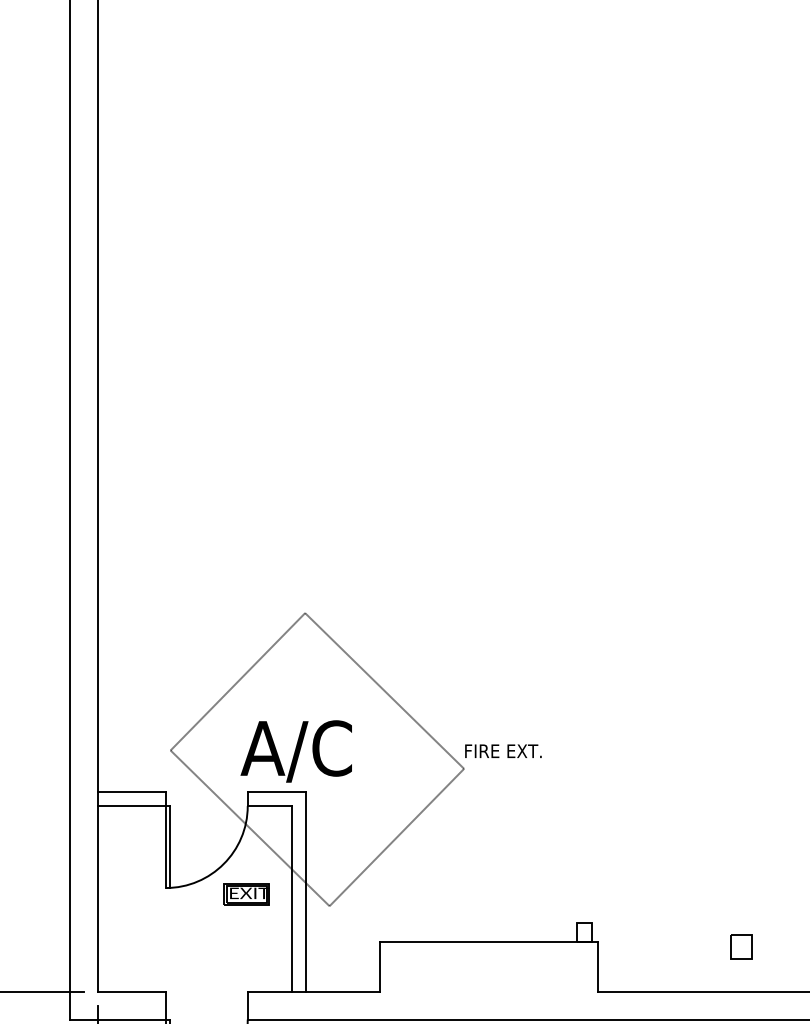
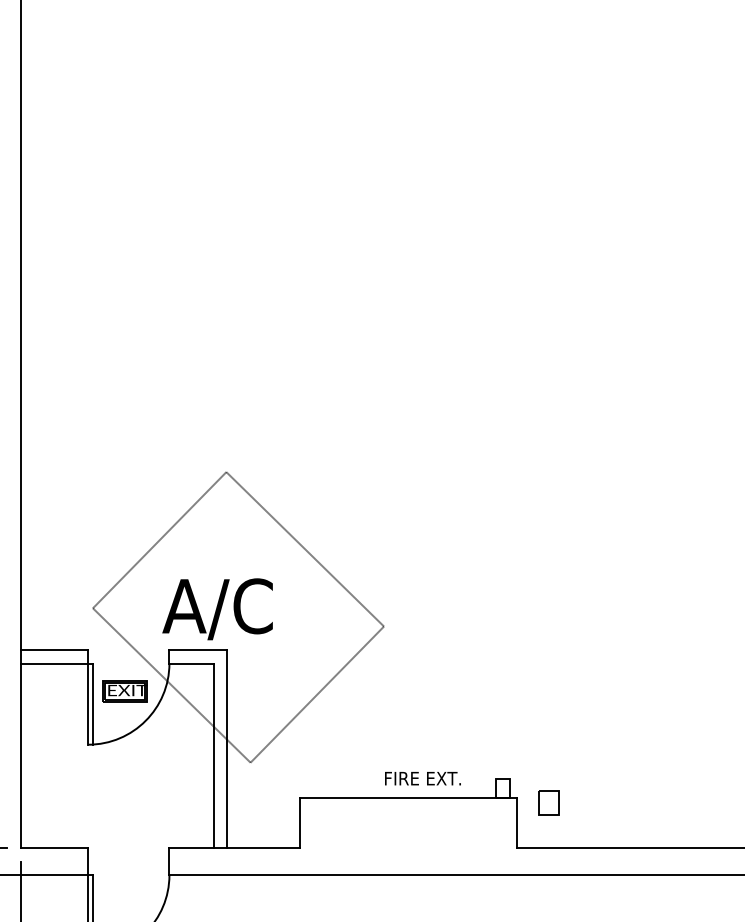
text: (503, 750) -> (423, 777), moved
part: (246, 894) -> (124, 691), moved
part: (741, 946) -> (548, 802), moved

